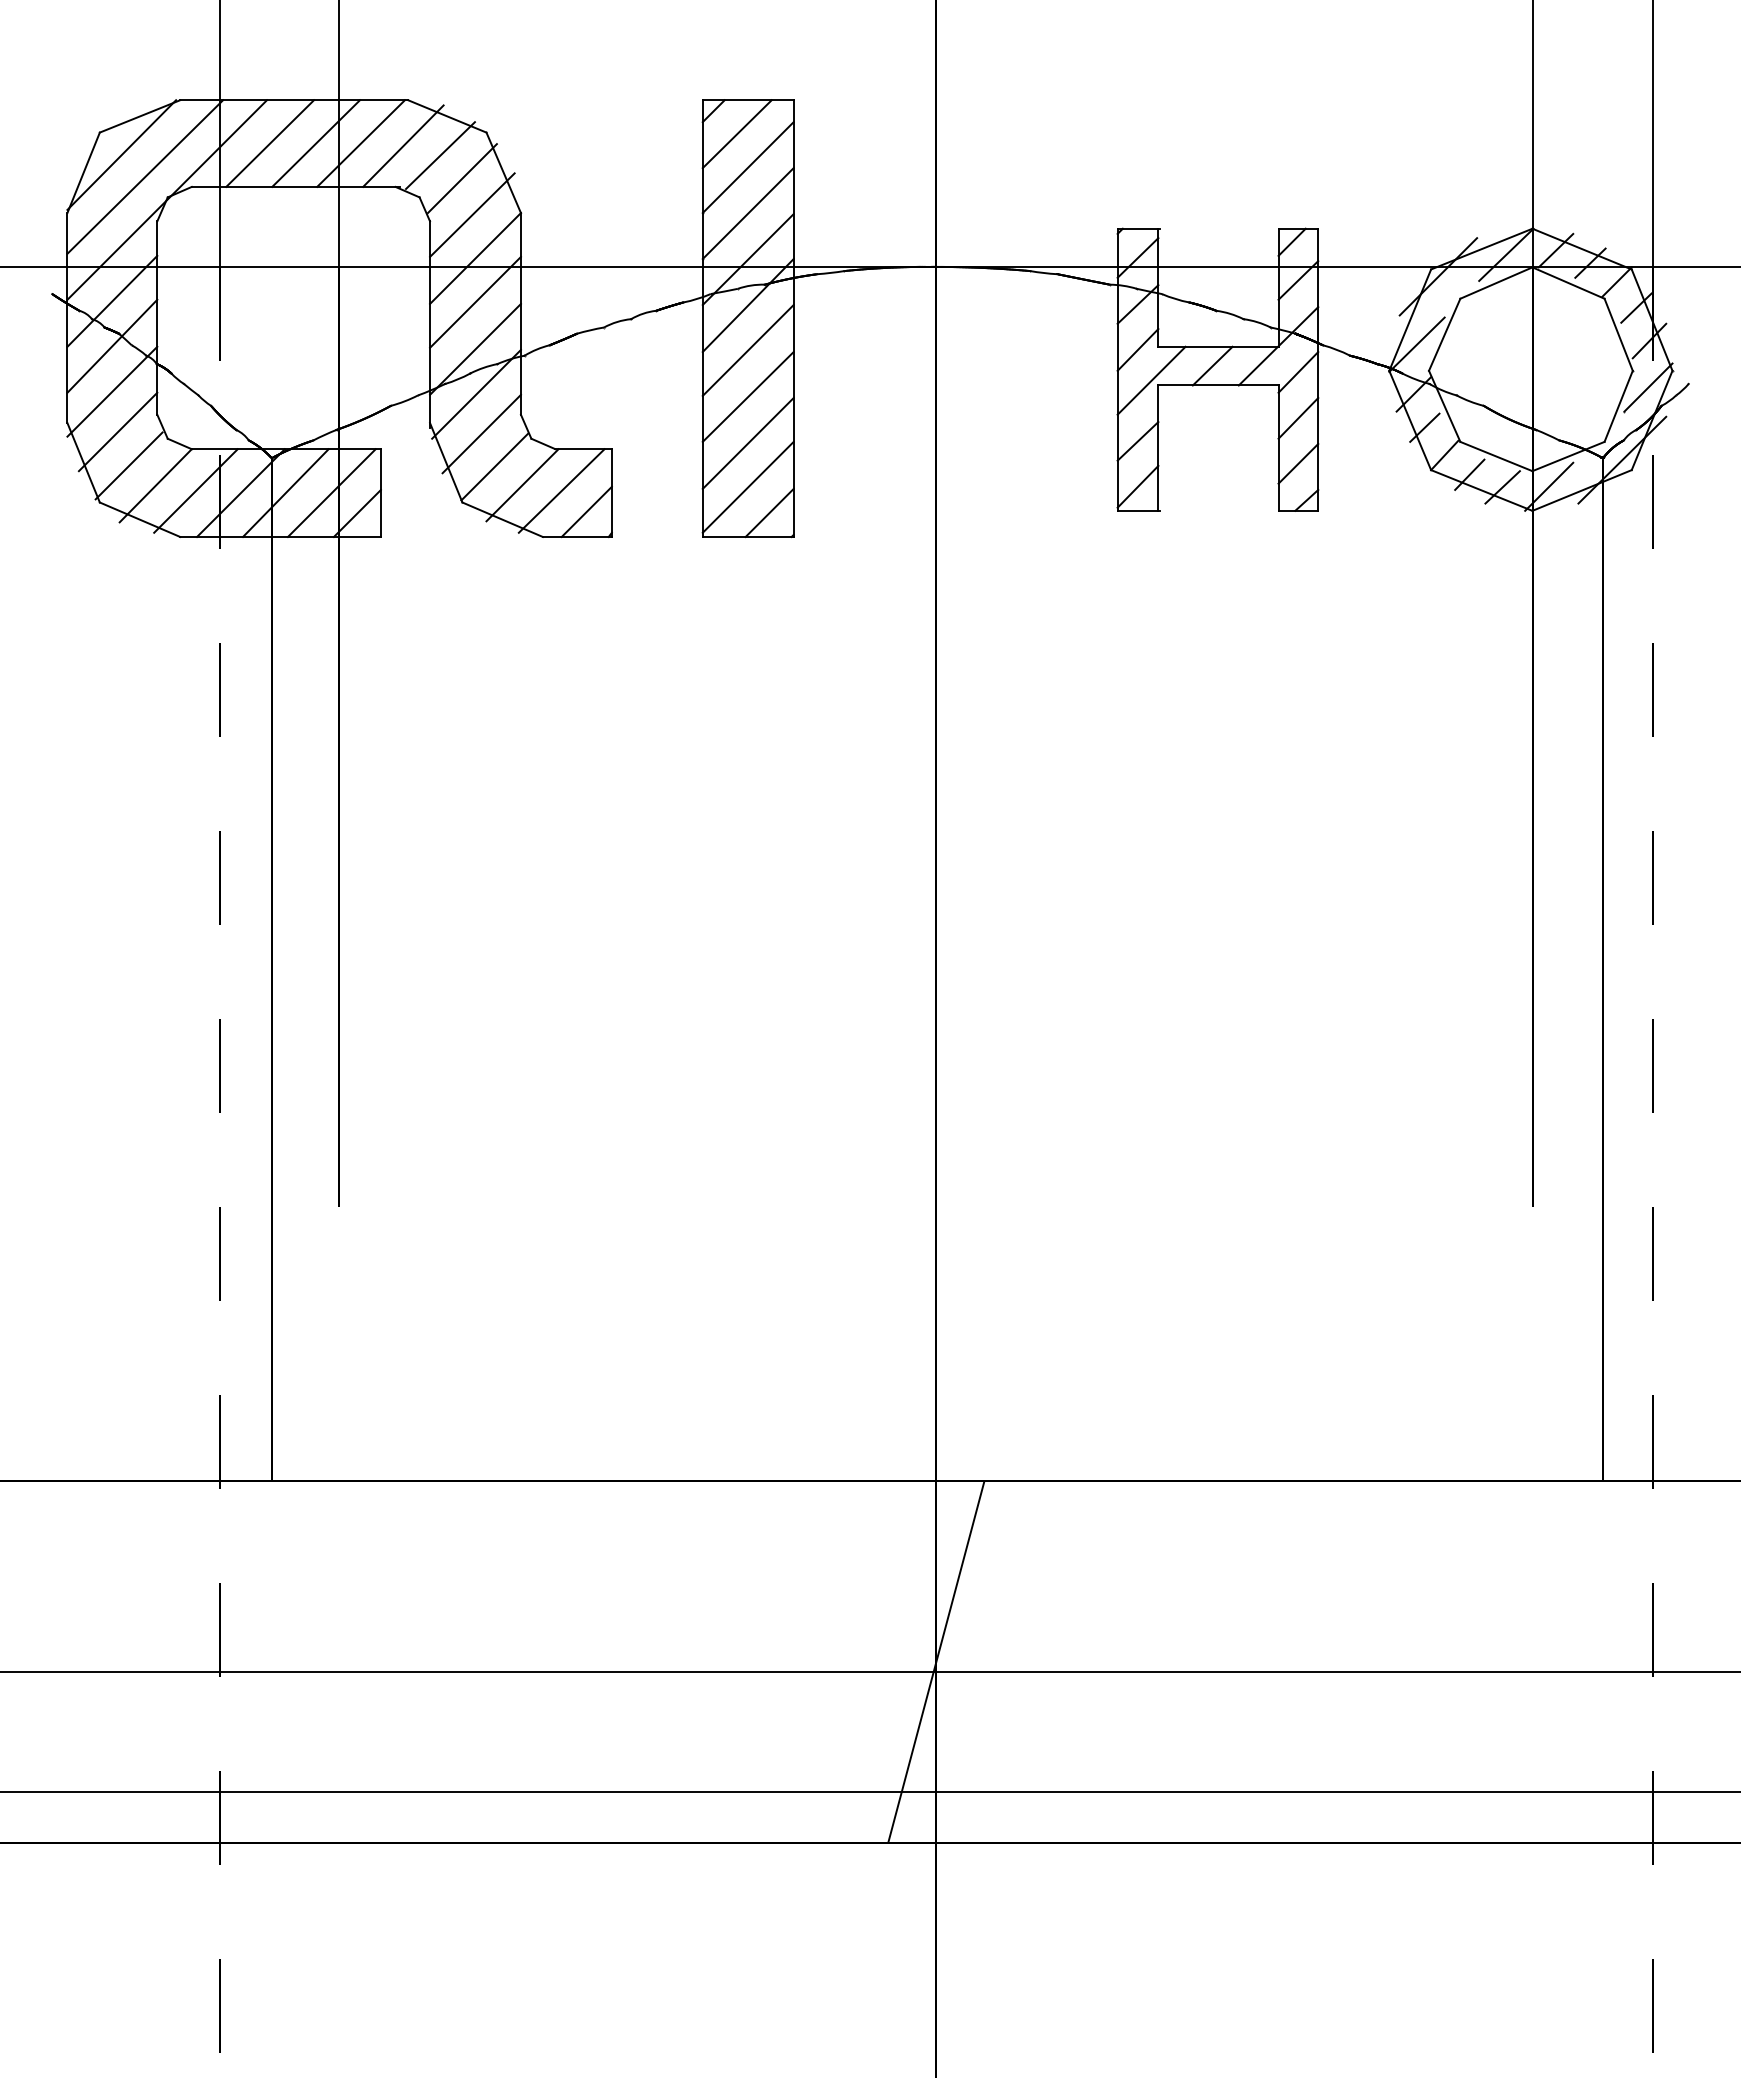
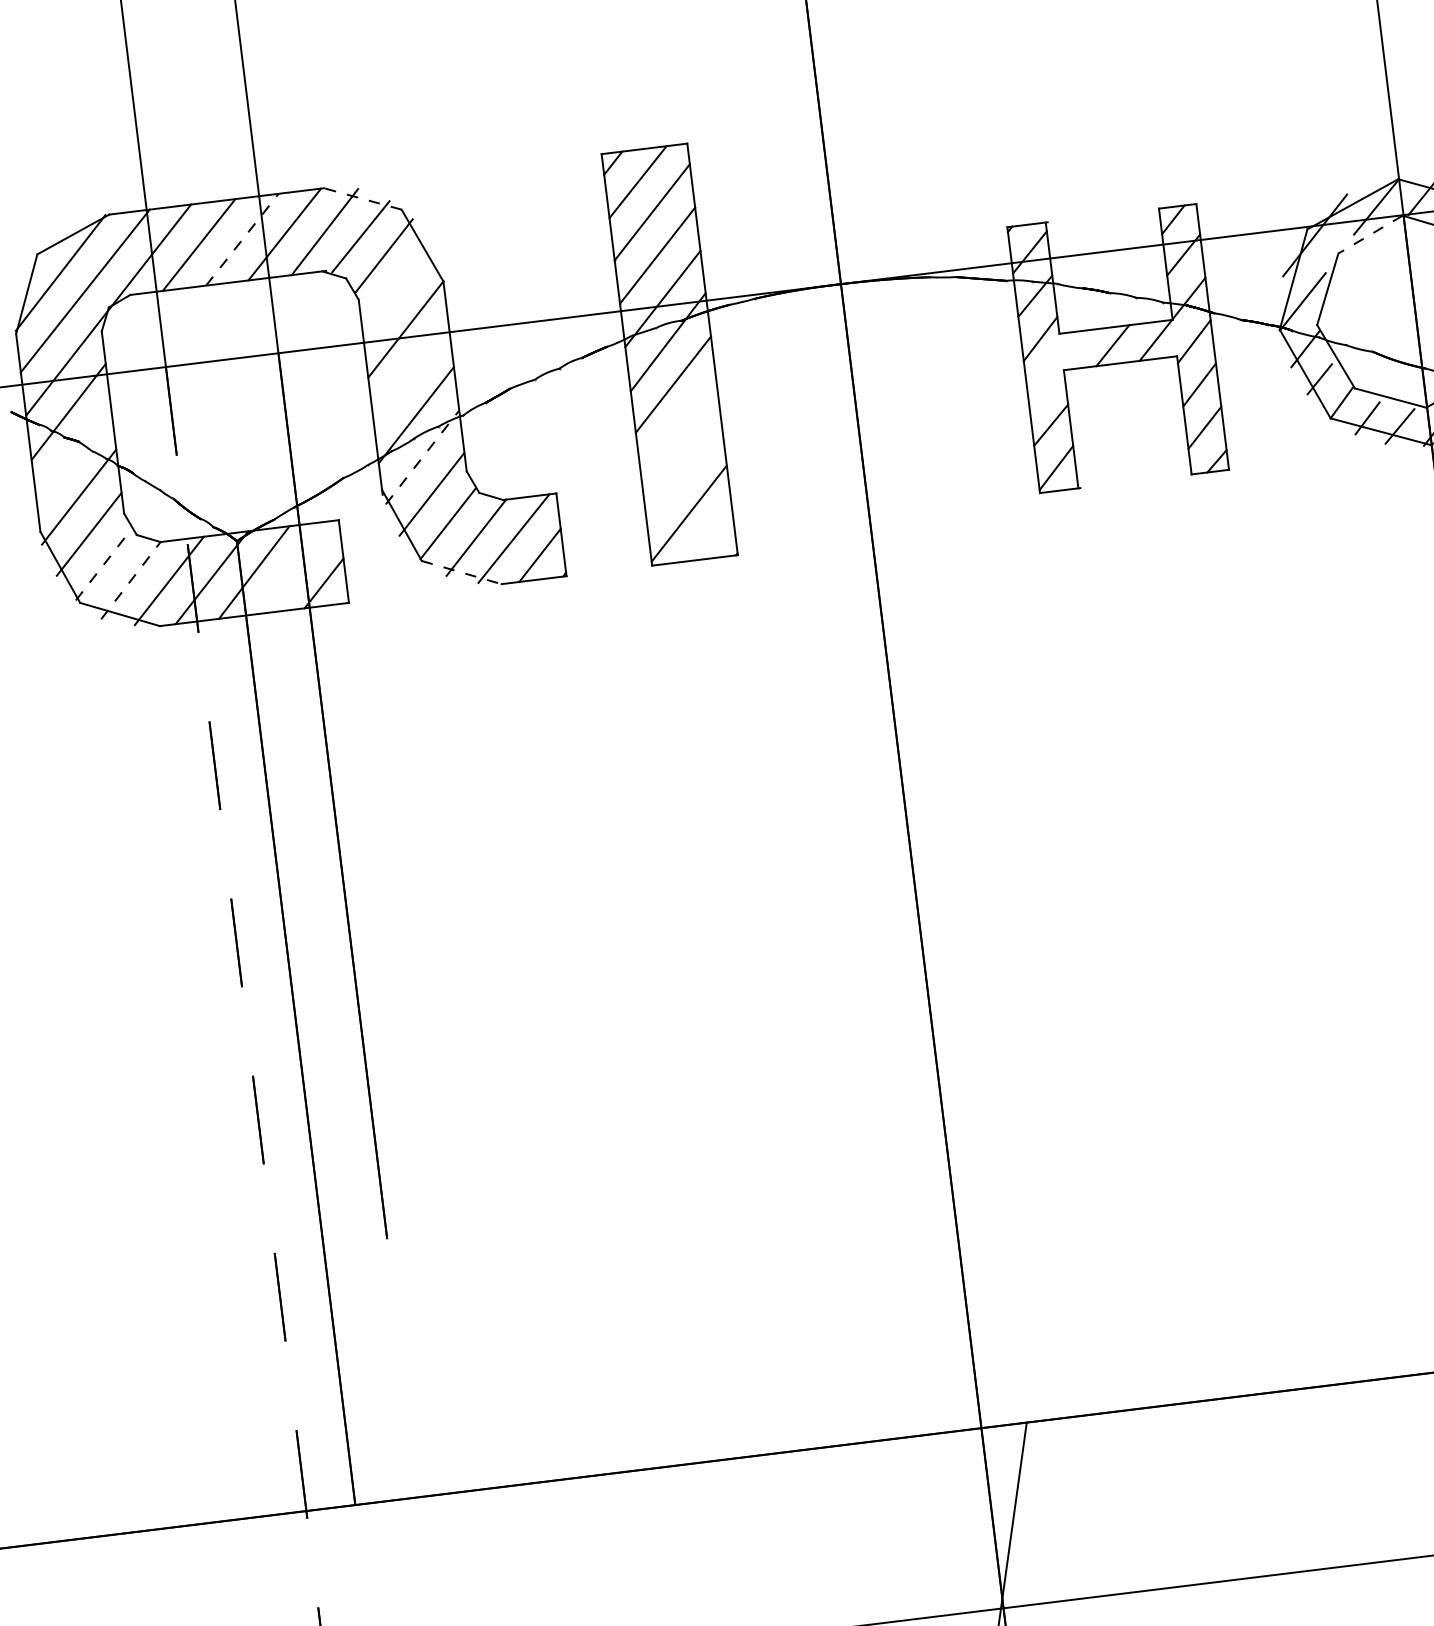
line: (446, 116) -> (362, 199), solid -> dashed
line: (316, 143) -> (242, 239), solid -> dashed
line: (472, 214) -> (397, 288), removed
line: (1495, 283) -> (1369, 235), solid -> dashed
line: (475, 301) -> (410, 370), removed
line: (112, 345) -> (73, 453), removed
line: (1151, 380) -> (1056, 366), removed
line: (476, 394) -> (422, 457), solid -> dashed
line: (747, 396) -> (678, 428), removed
line: (747, 443) -> (683, 472), removed
line: (129, 465) -> (103, 564), solid -> dashed
line: (156, 485) -> (131, 580), solid -> dashed
line: (331, 493) -> (297, 567), removed
line: (769, 512) -> (712, 534), removed
line: (502, 519) -> (461, 572), solid -> dashed

